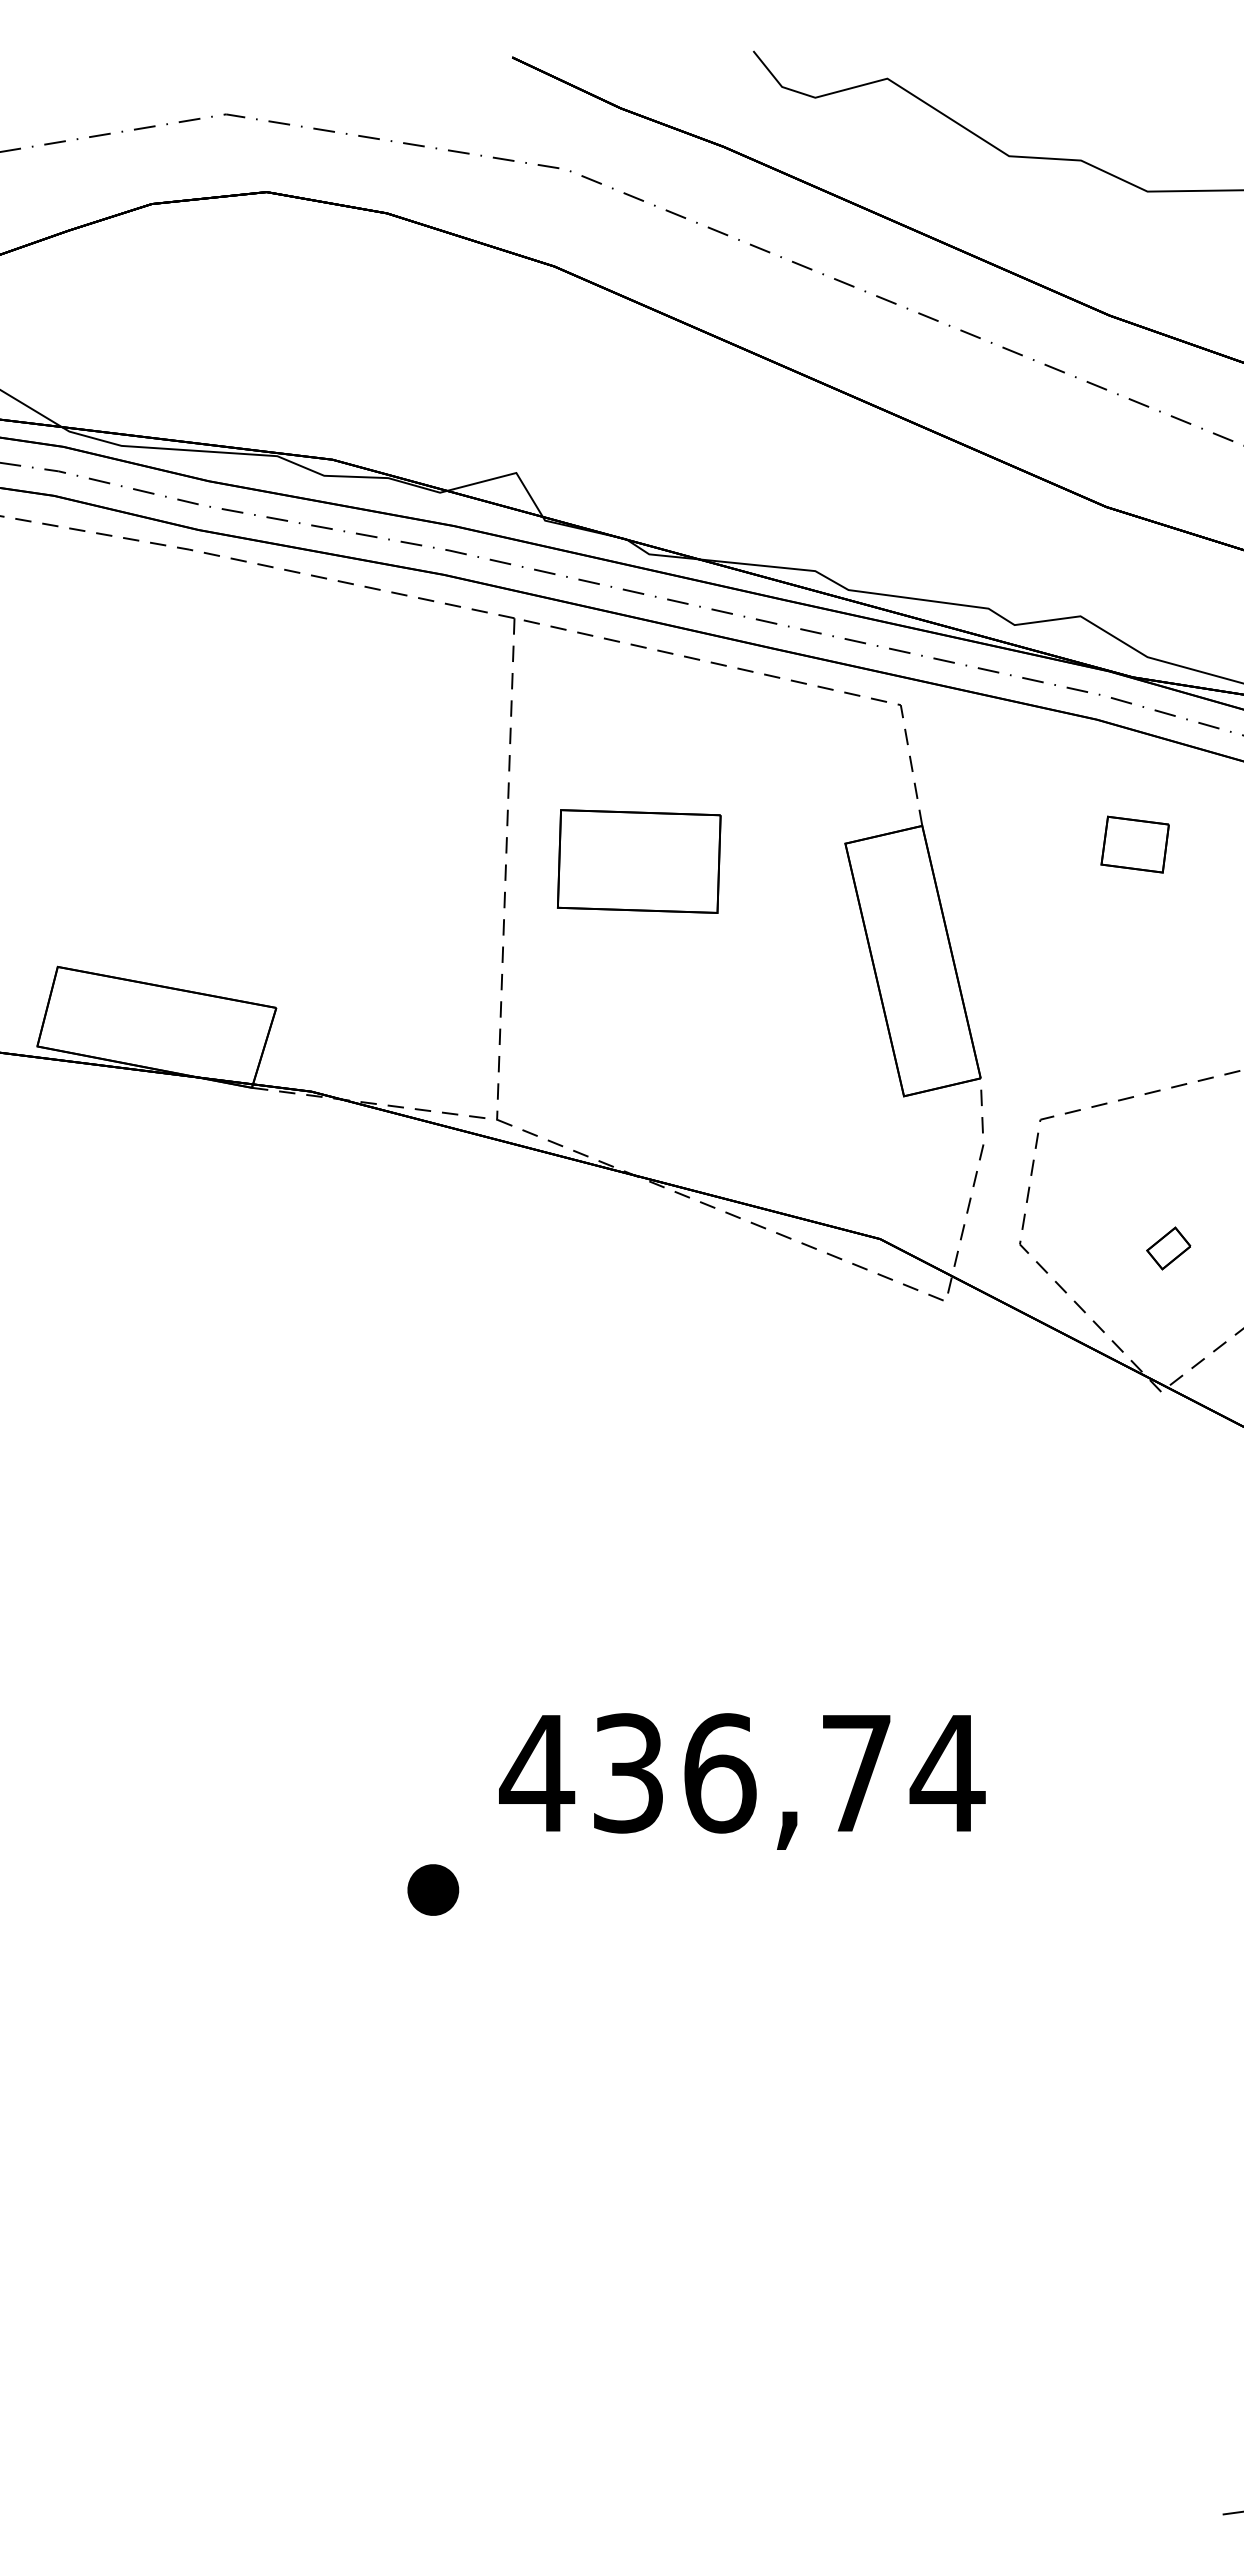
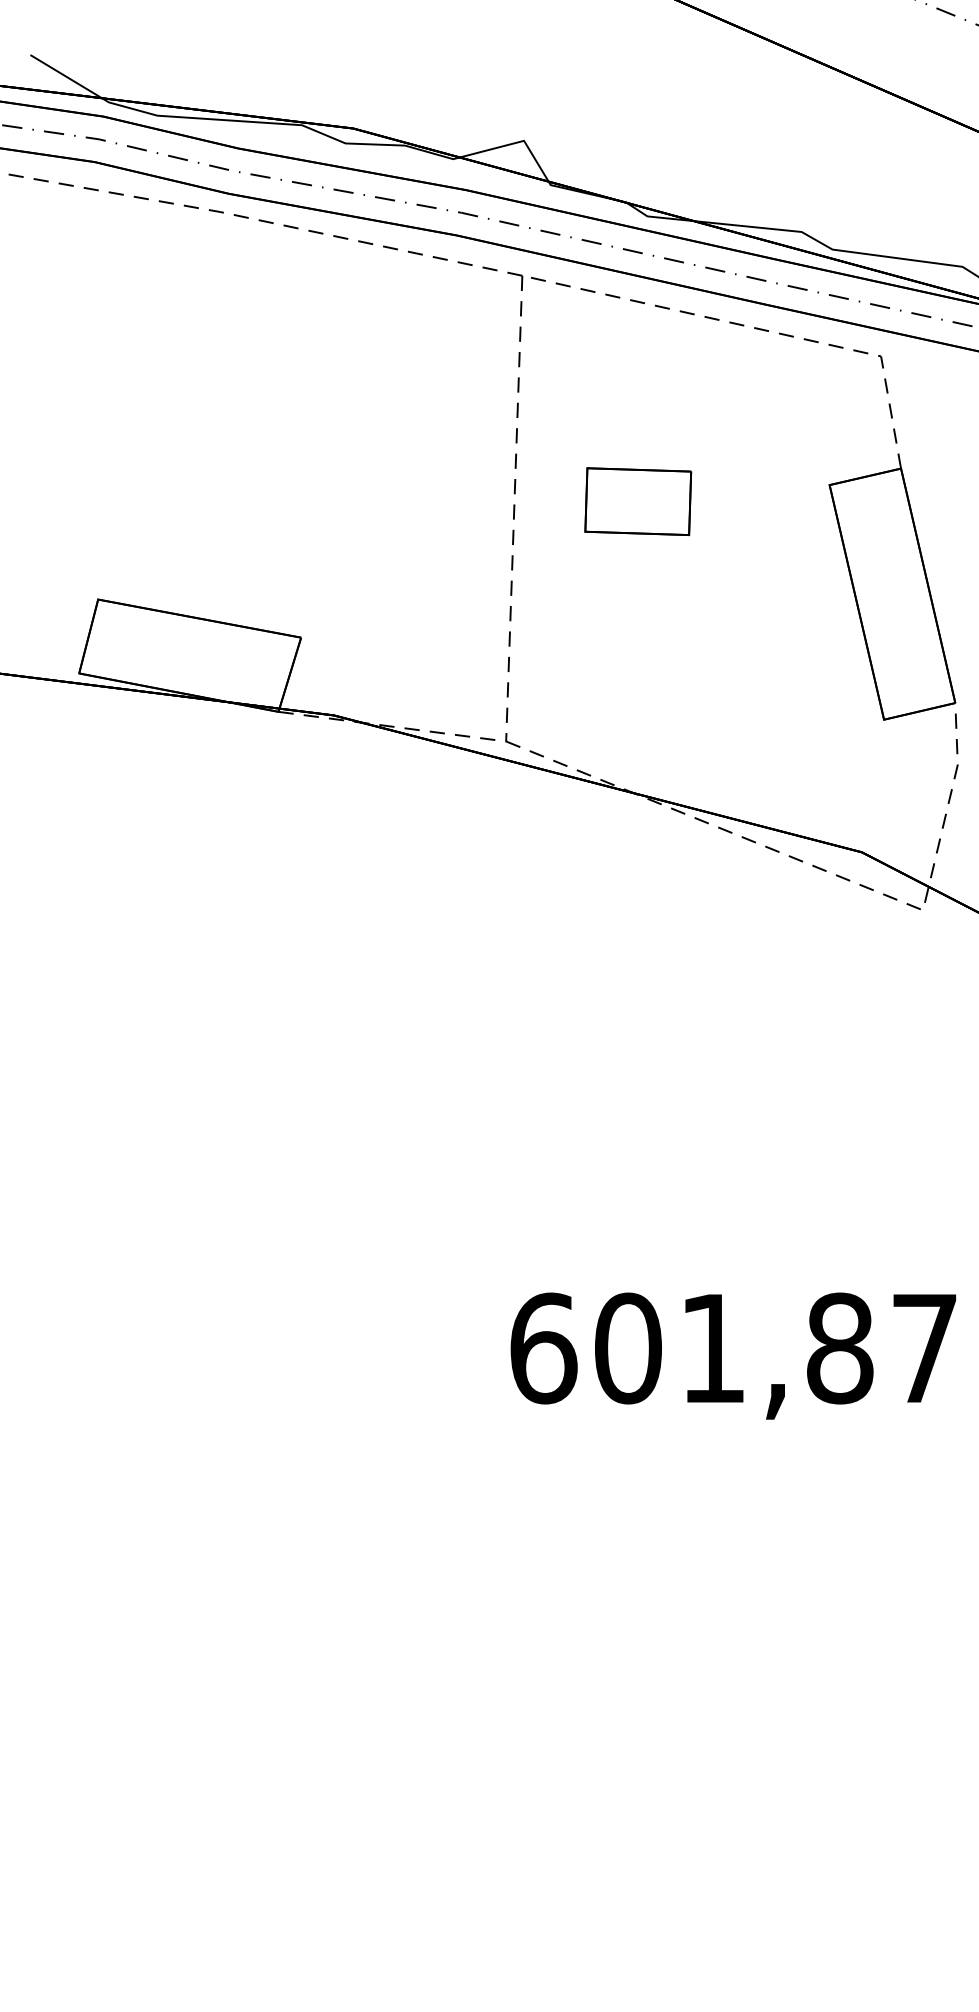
part: (639, 861) -> (638, 501), size x0.7
text: (742, 1773) -> (734, 1348), 436,74 -> 601,87
part: (433, 1889) -> (447, 1456), removed

